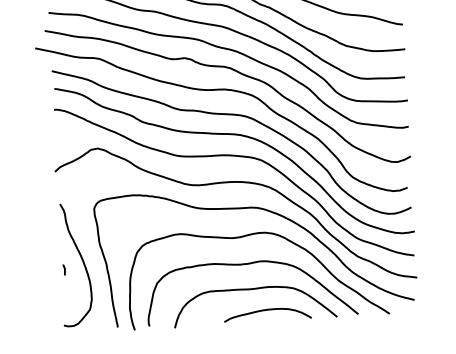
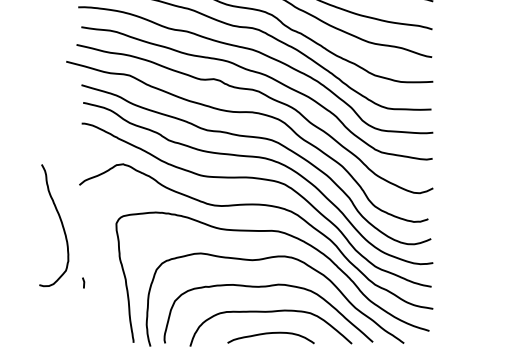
curve: (81, 261) -> (60, 222), moved
curve: (266, 311) -> (269, 334), moved

